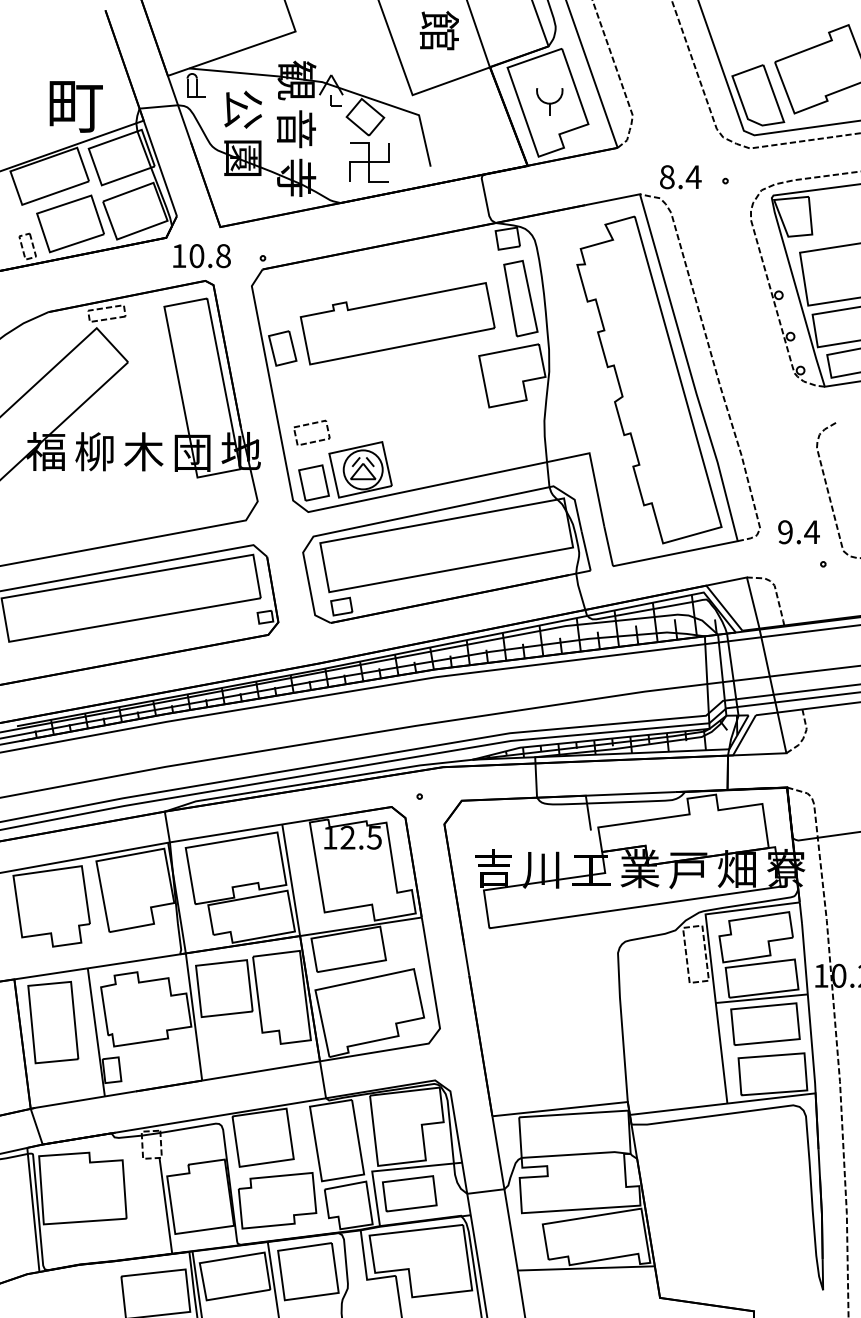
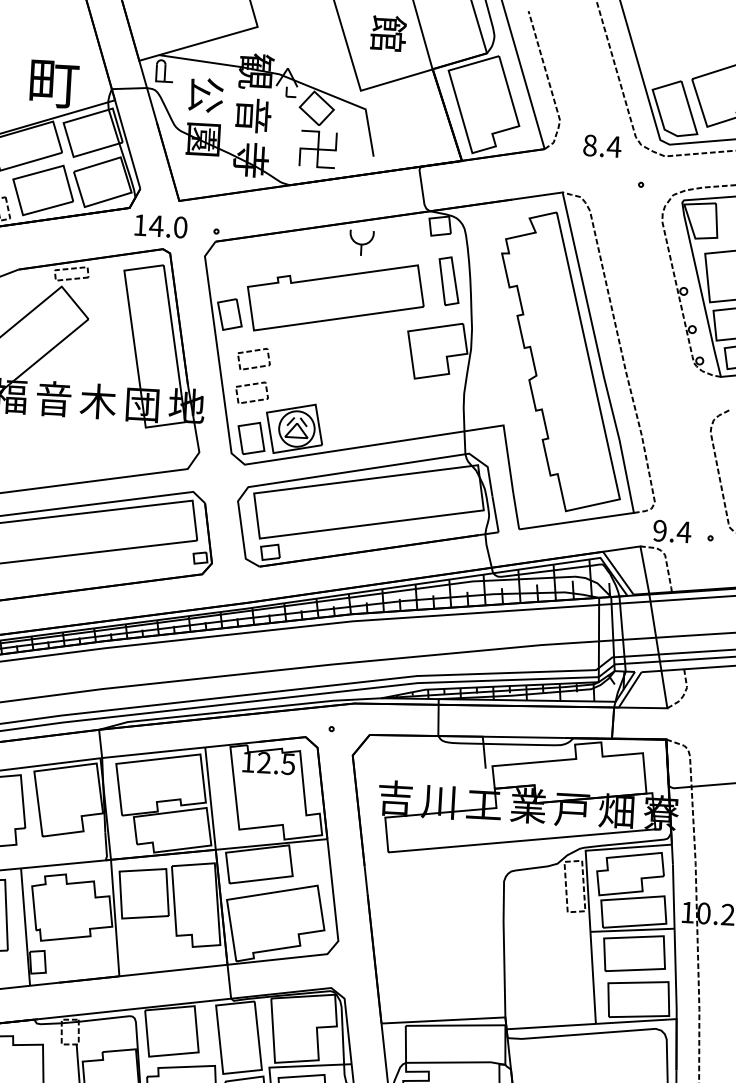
part: (549, 101) -> (361, 242), moved
text: (680, 177) -> (602, 146), moved
text: (209, 256) -> (167, 227), 10.8 -> 14.0
part: (520, 298) -> (448, 281), size x0.7
part: (308, 388) -> (251, 352), added
text: (94, 451) -> (53, 398), 柳 -> 音
text: (798, 532) -> (671, 531), moved

